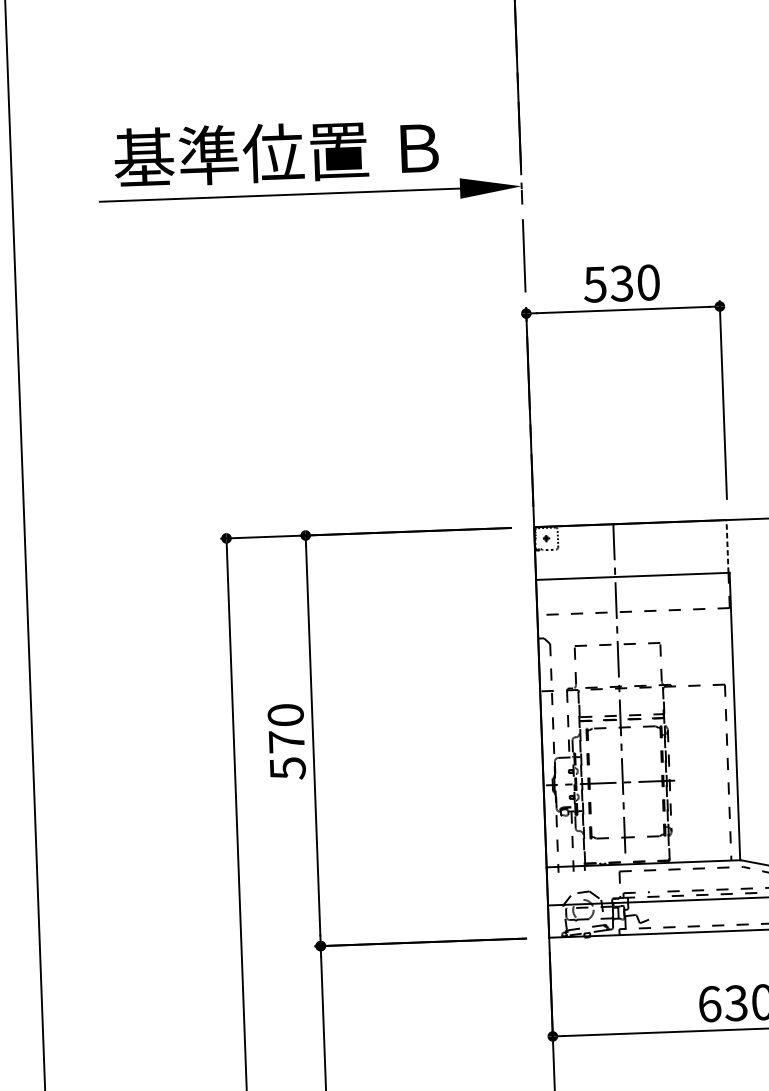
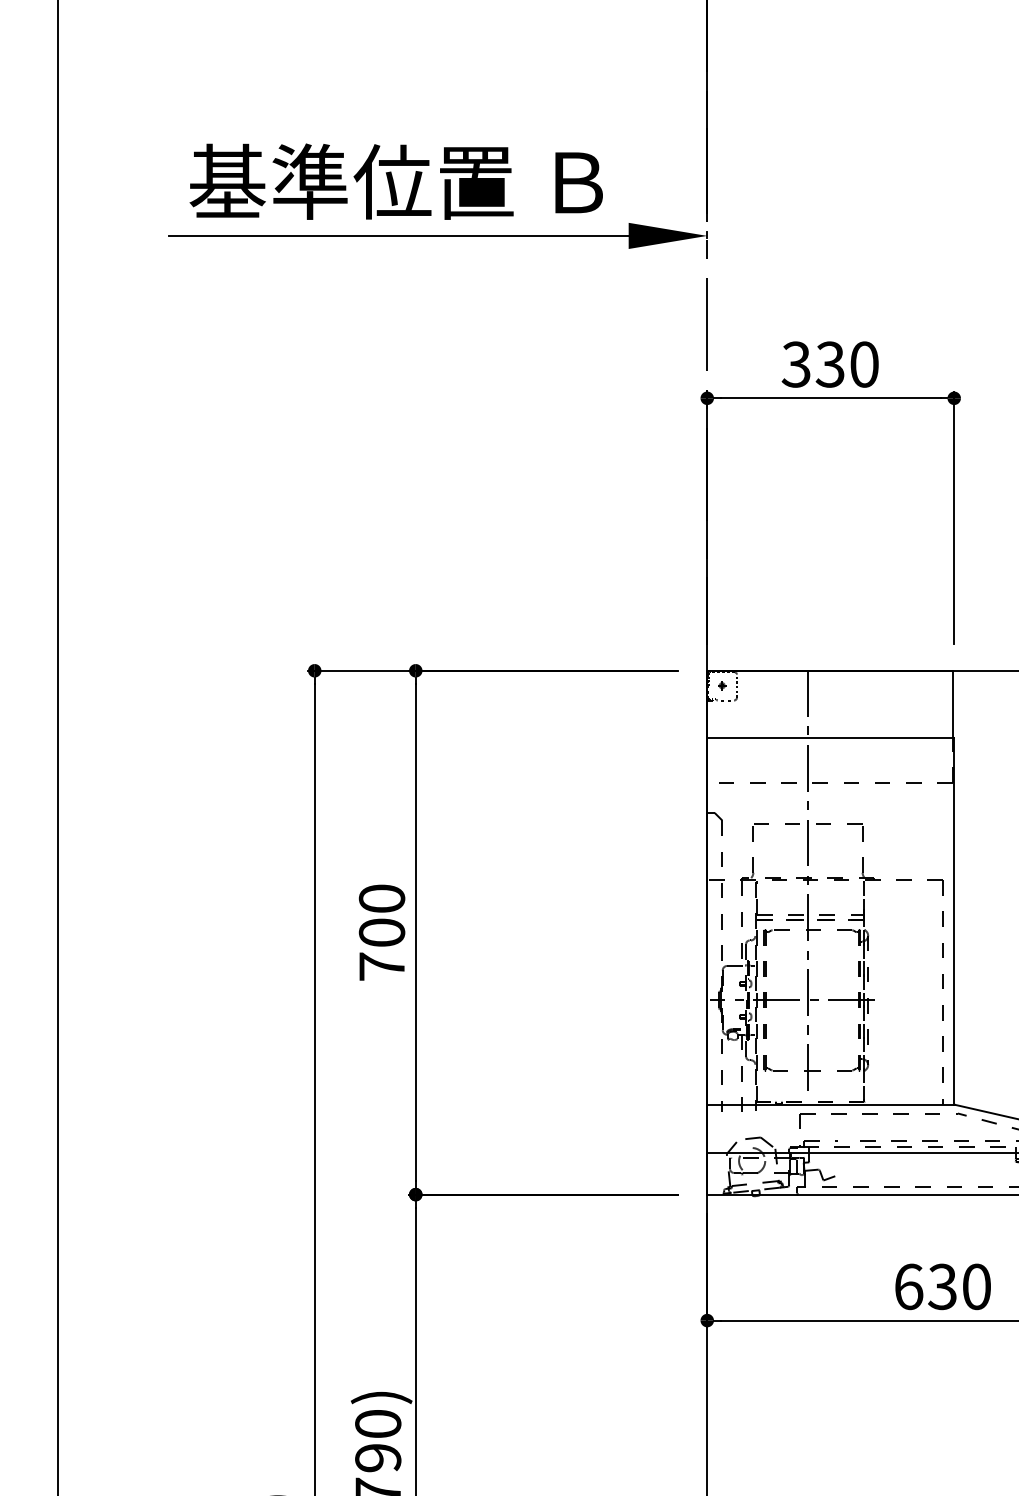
text: (594, 284) -> (795, 364), 530 -> 330
line: (727, 546) -> (952, 704), dashed -> solid
text: (286, 754) -> (381, 949), 570 -> 700

